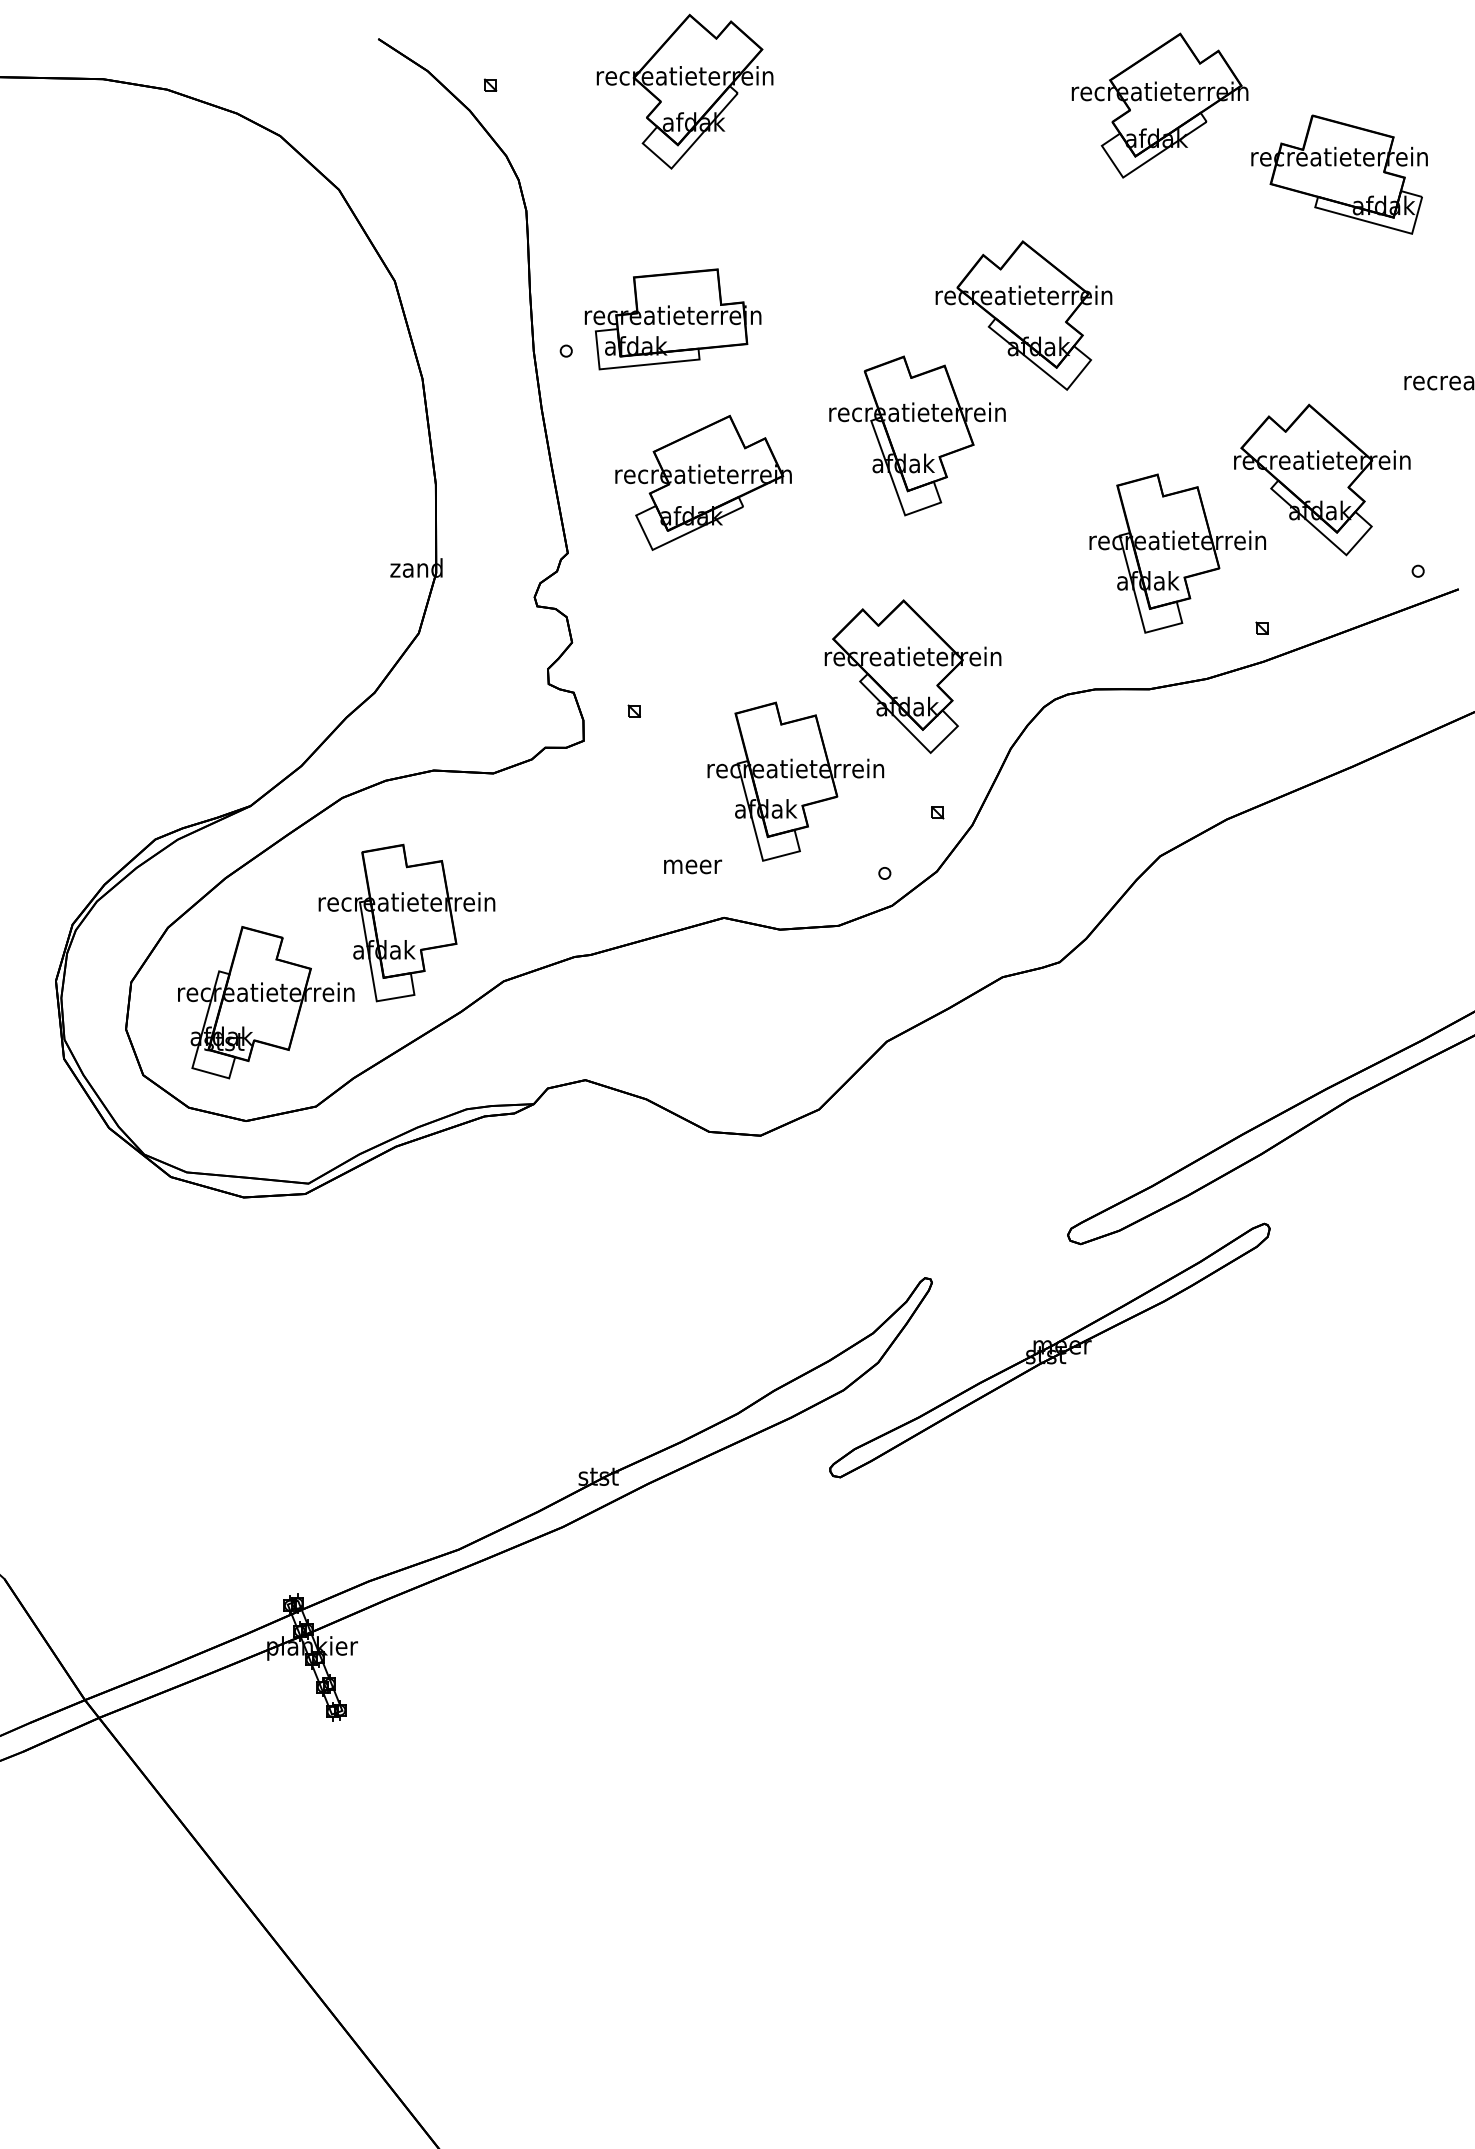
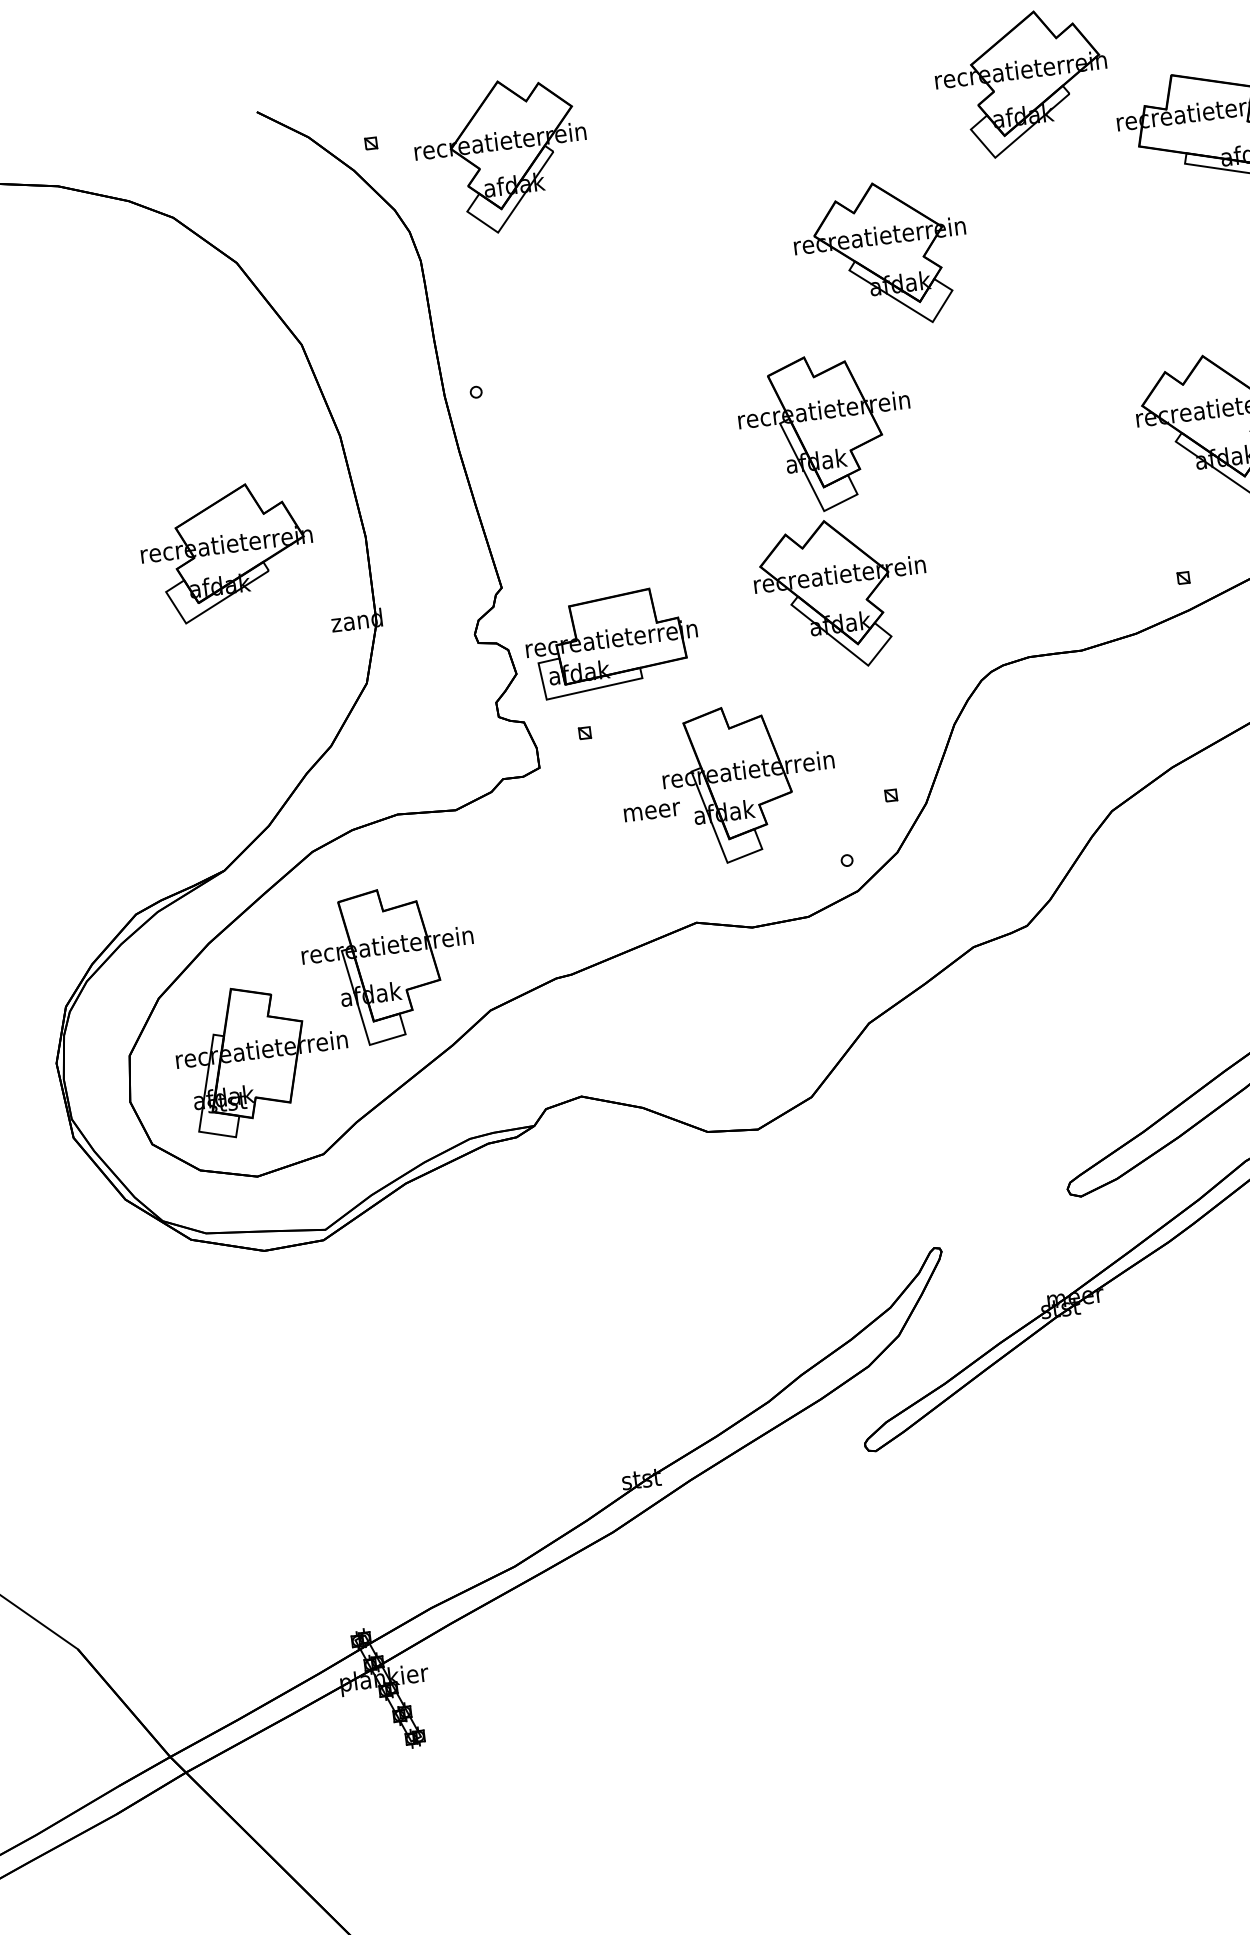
part: (684, 91) -> (501, 156), moved
part: (1023, 315) -> (881, 255), moved
part: (672, 319) -> (611, 642), moved
part: (703, 482) -> (227, 552), moved
part: (1177, 553) -> (1092, 515), removed
part: (912, 676) -> (841, 593), moved
text: (693, 866) -> (652, 811), moved

